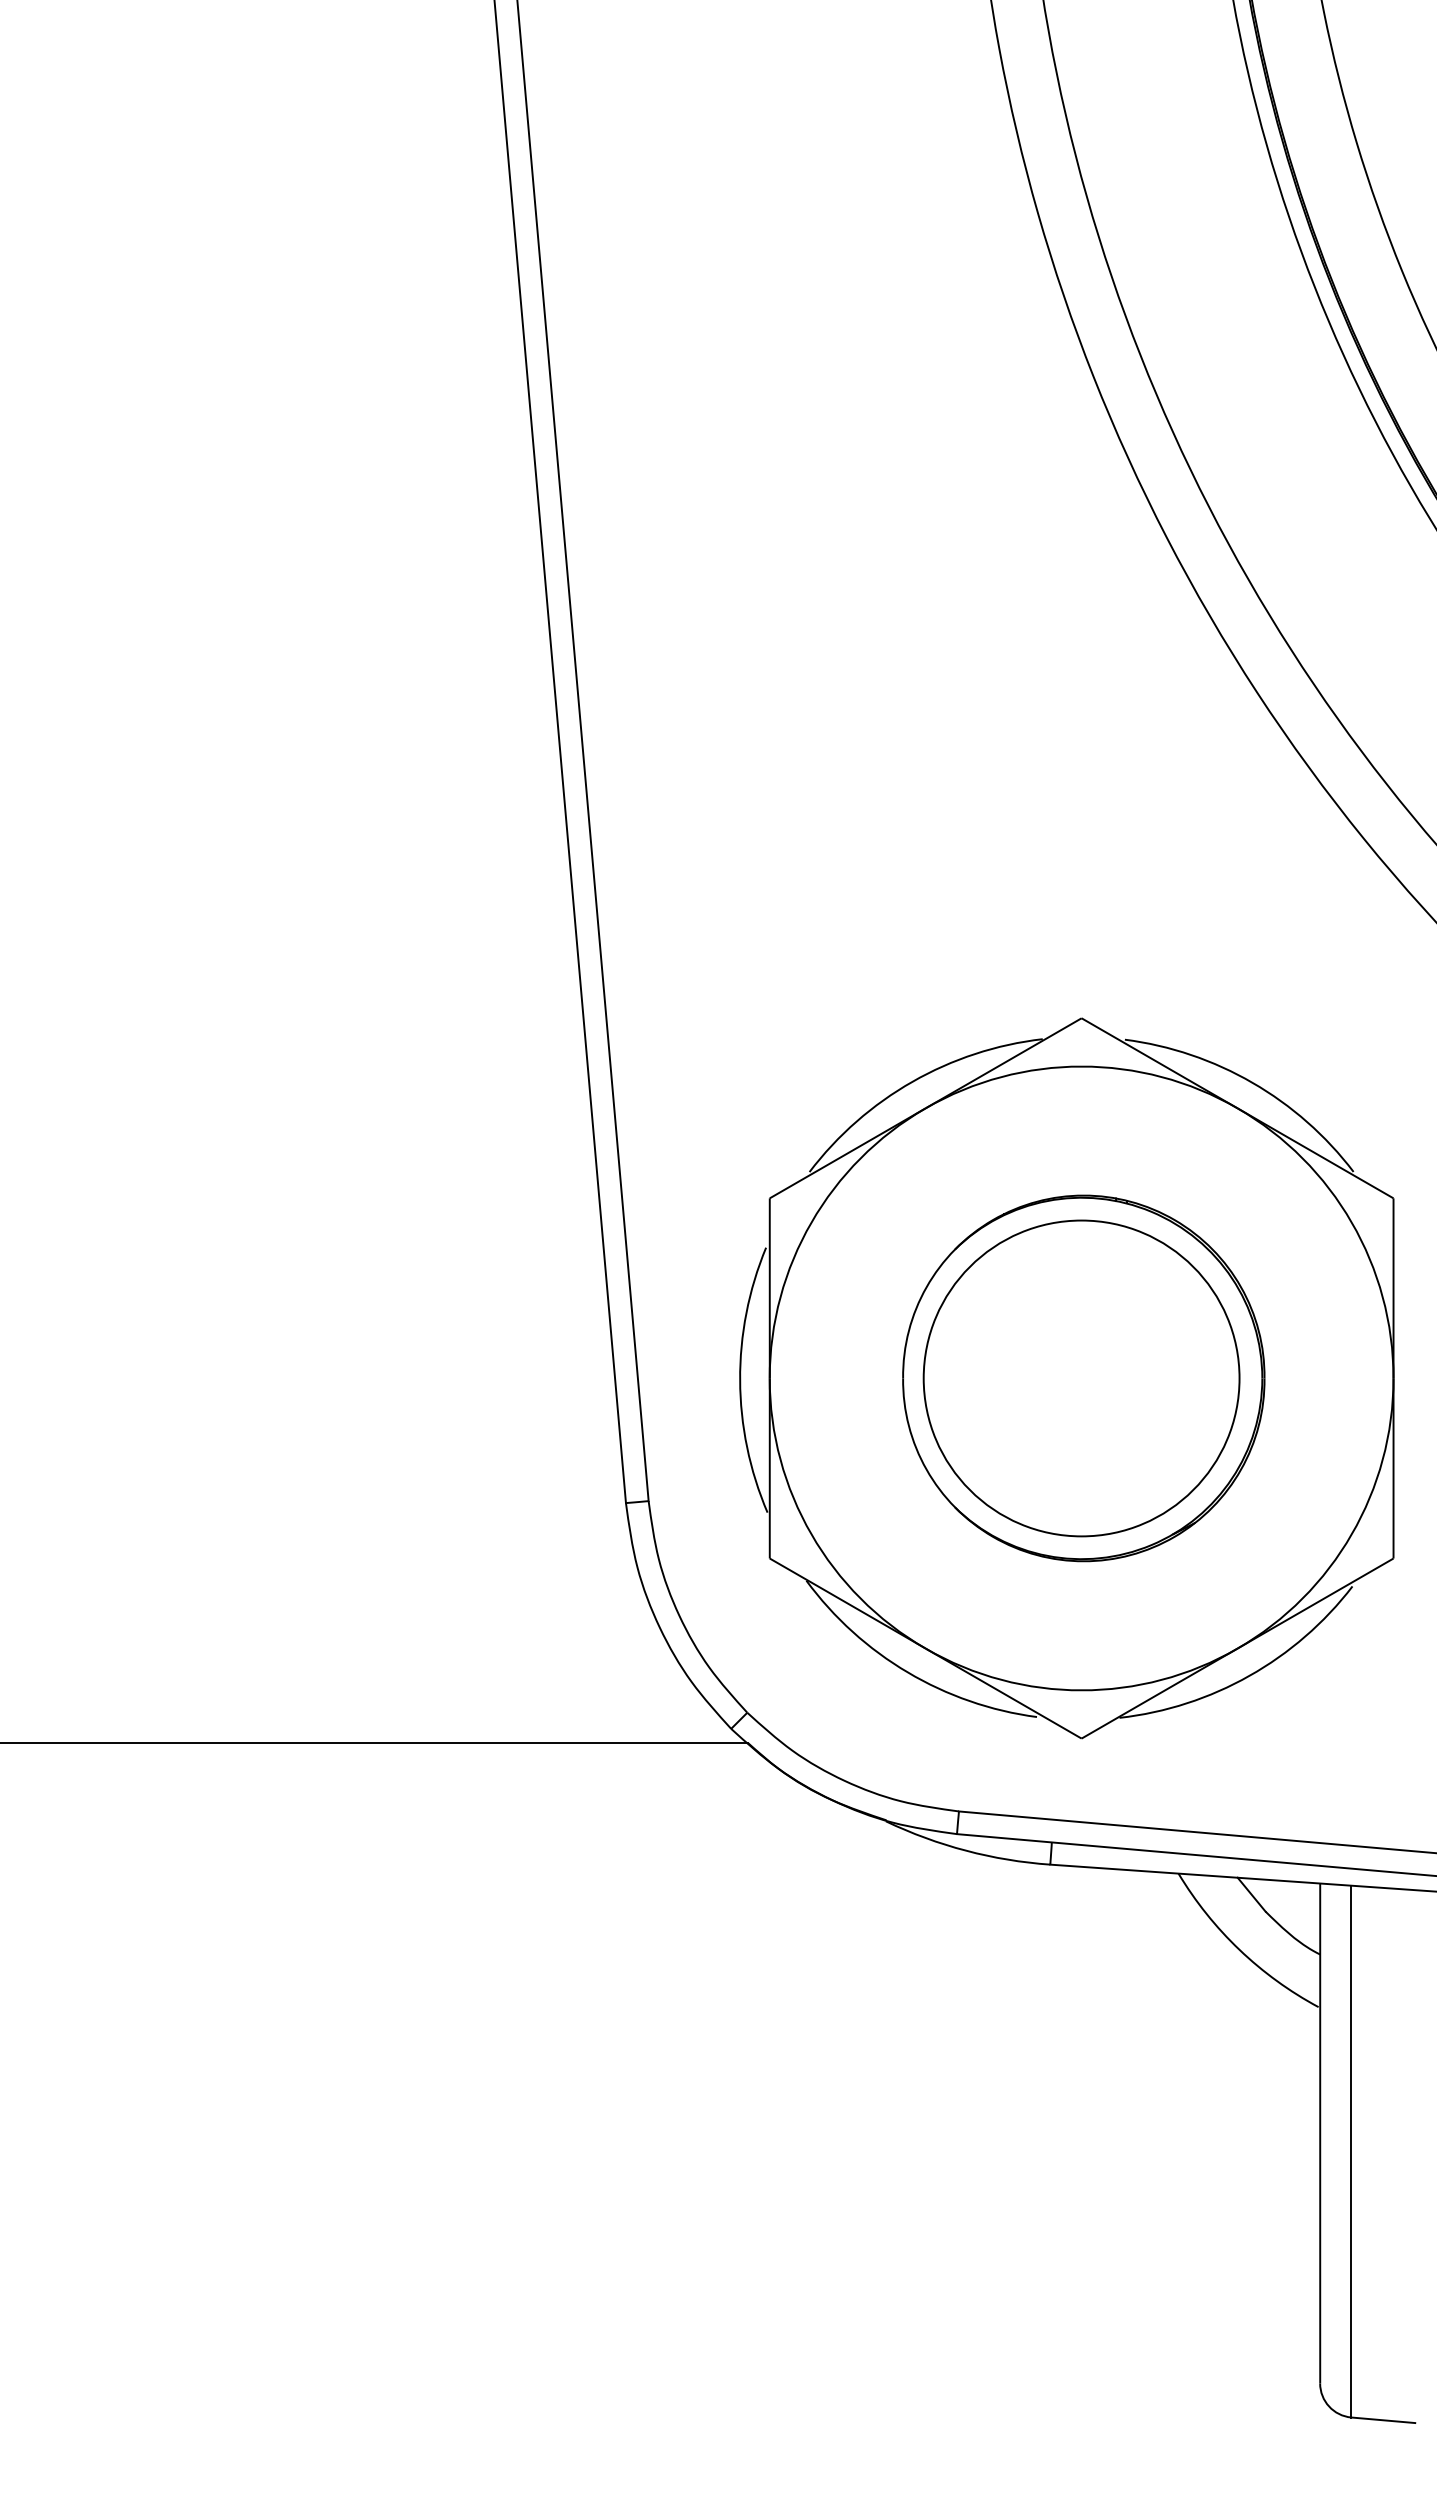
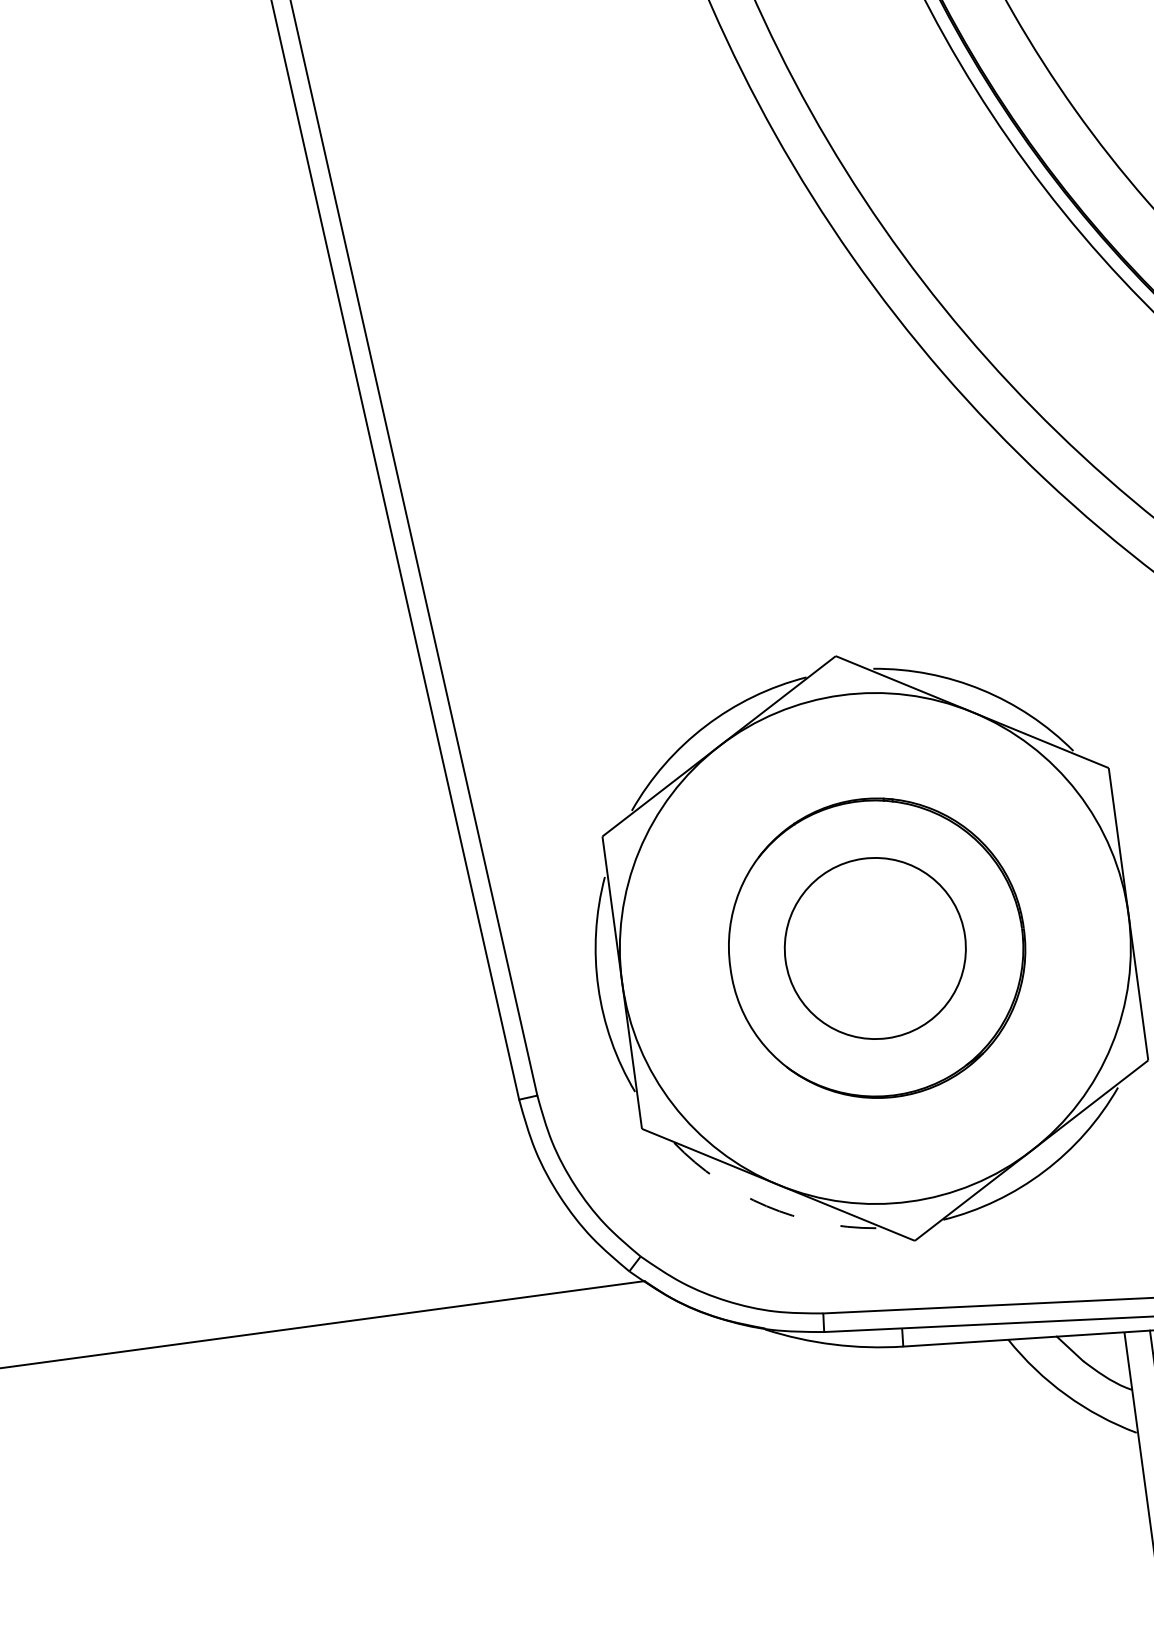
circle: (1081, 1378) -> (875, 948), size x0.7
arc: (907, 1672) -> (766, 1206), solid -> dashed

